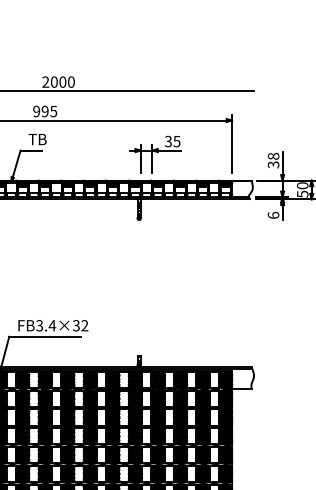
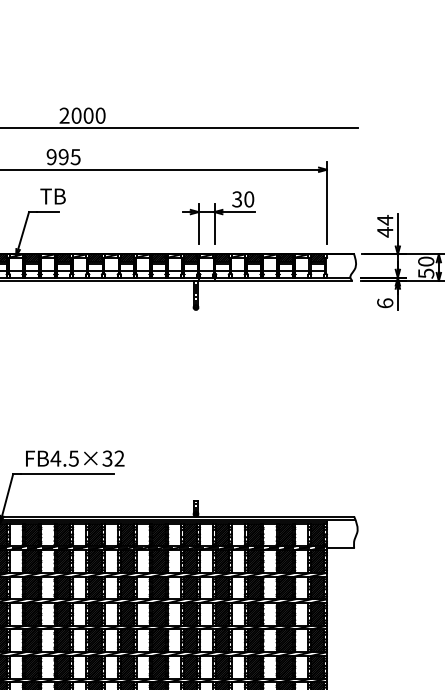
text: (176, 141) -> (248, 199), 35 -> 30
text: (273, 160) -> (385, 226), 38 -> 44
text: (45, 325) -> (64, 458), FB3.4×32 -> FB4.5×32

